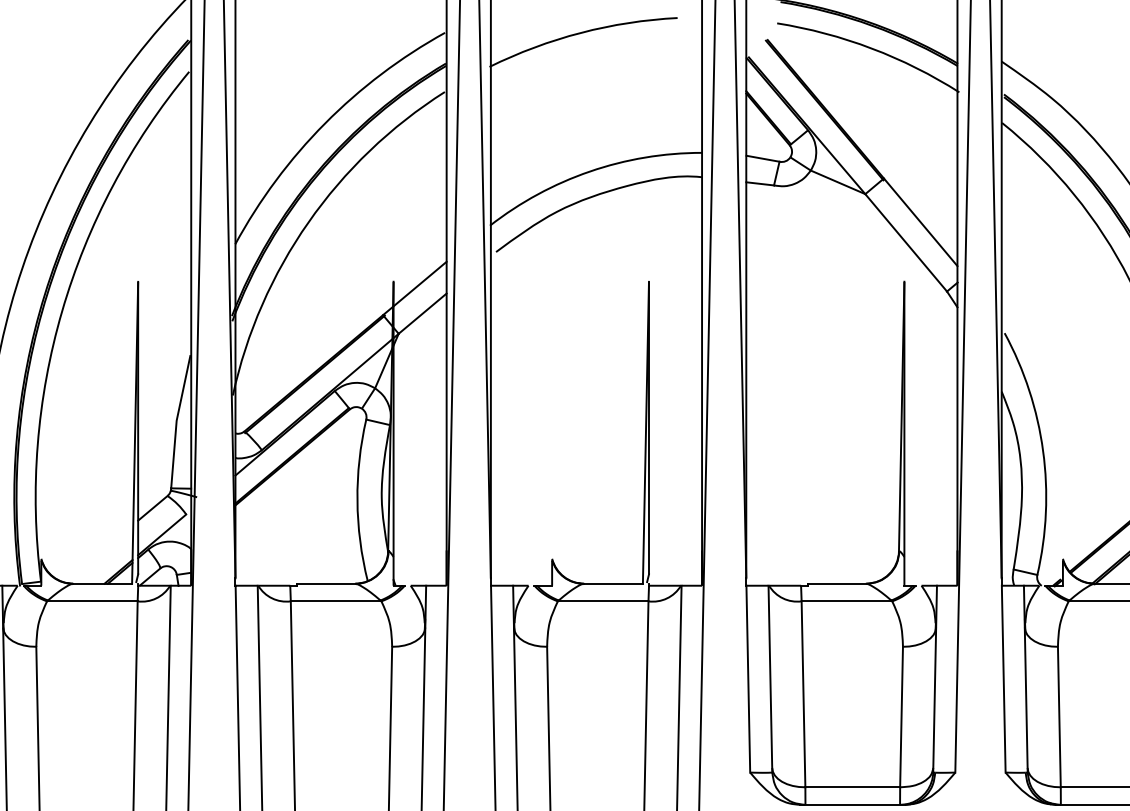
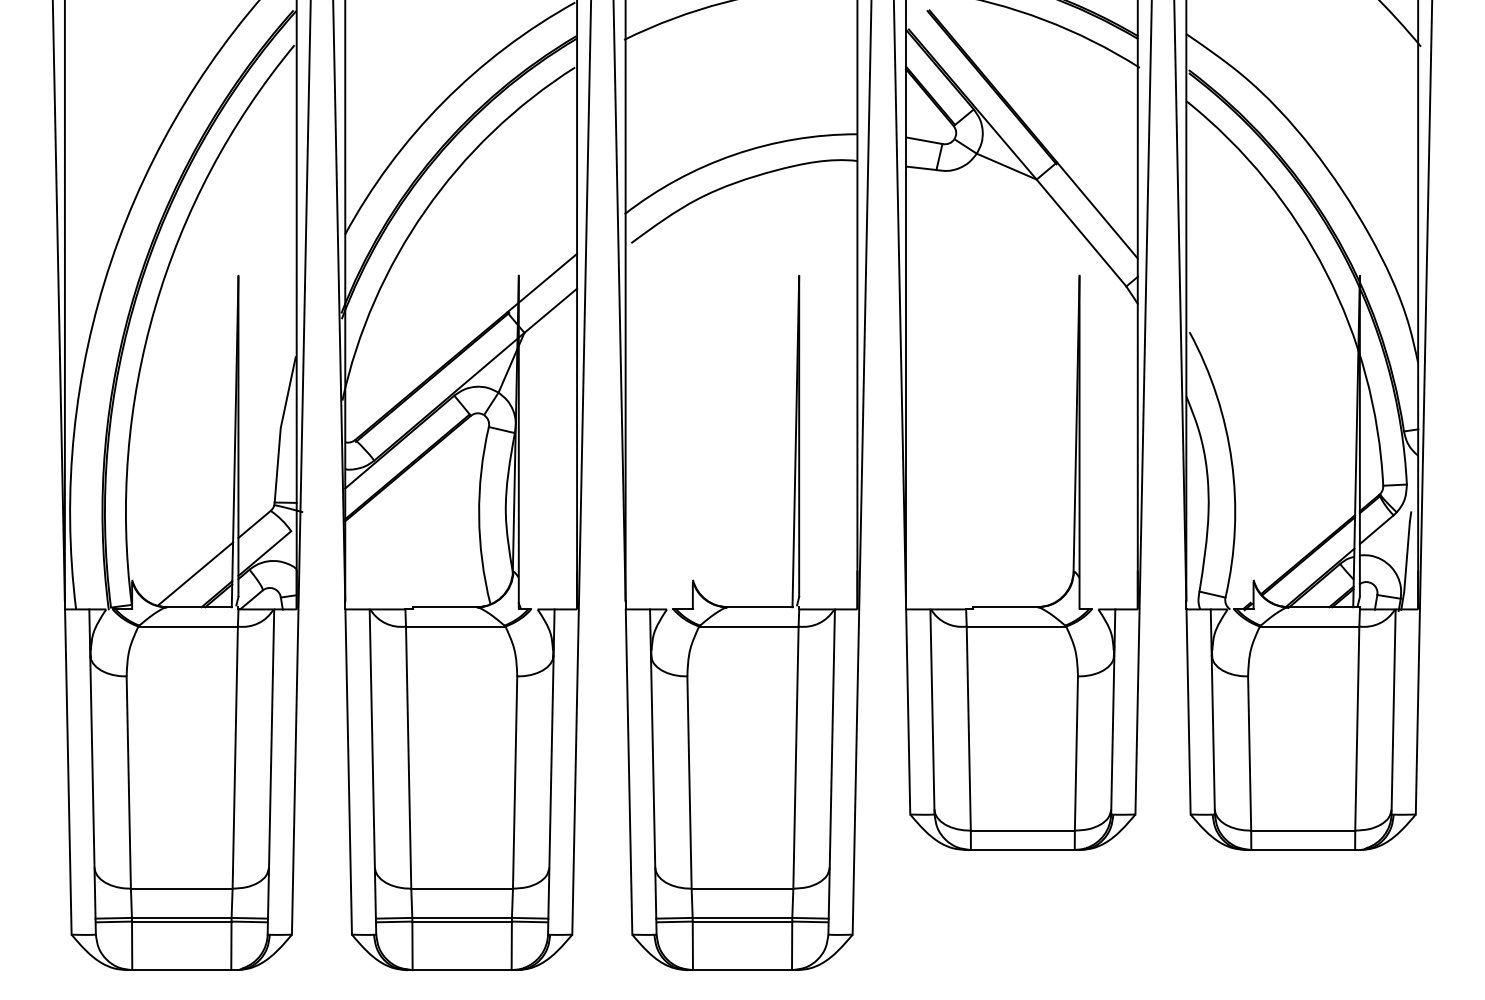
line: (99, 553) -> (195, 573), added

